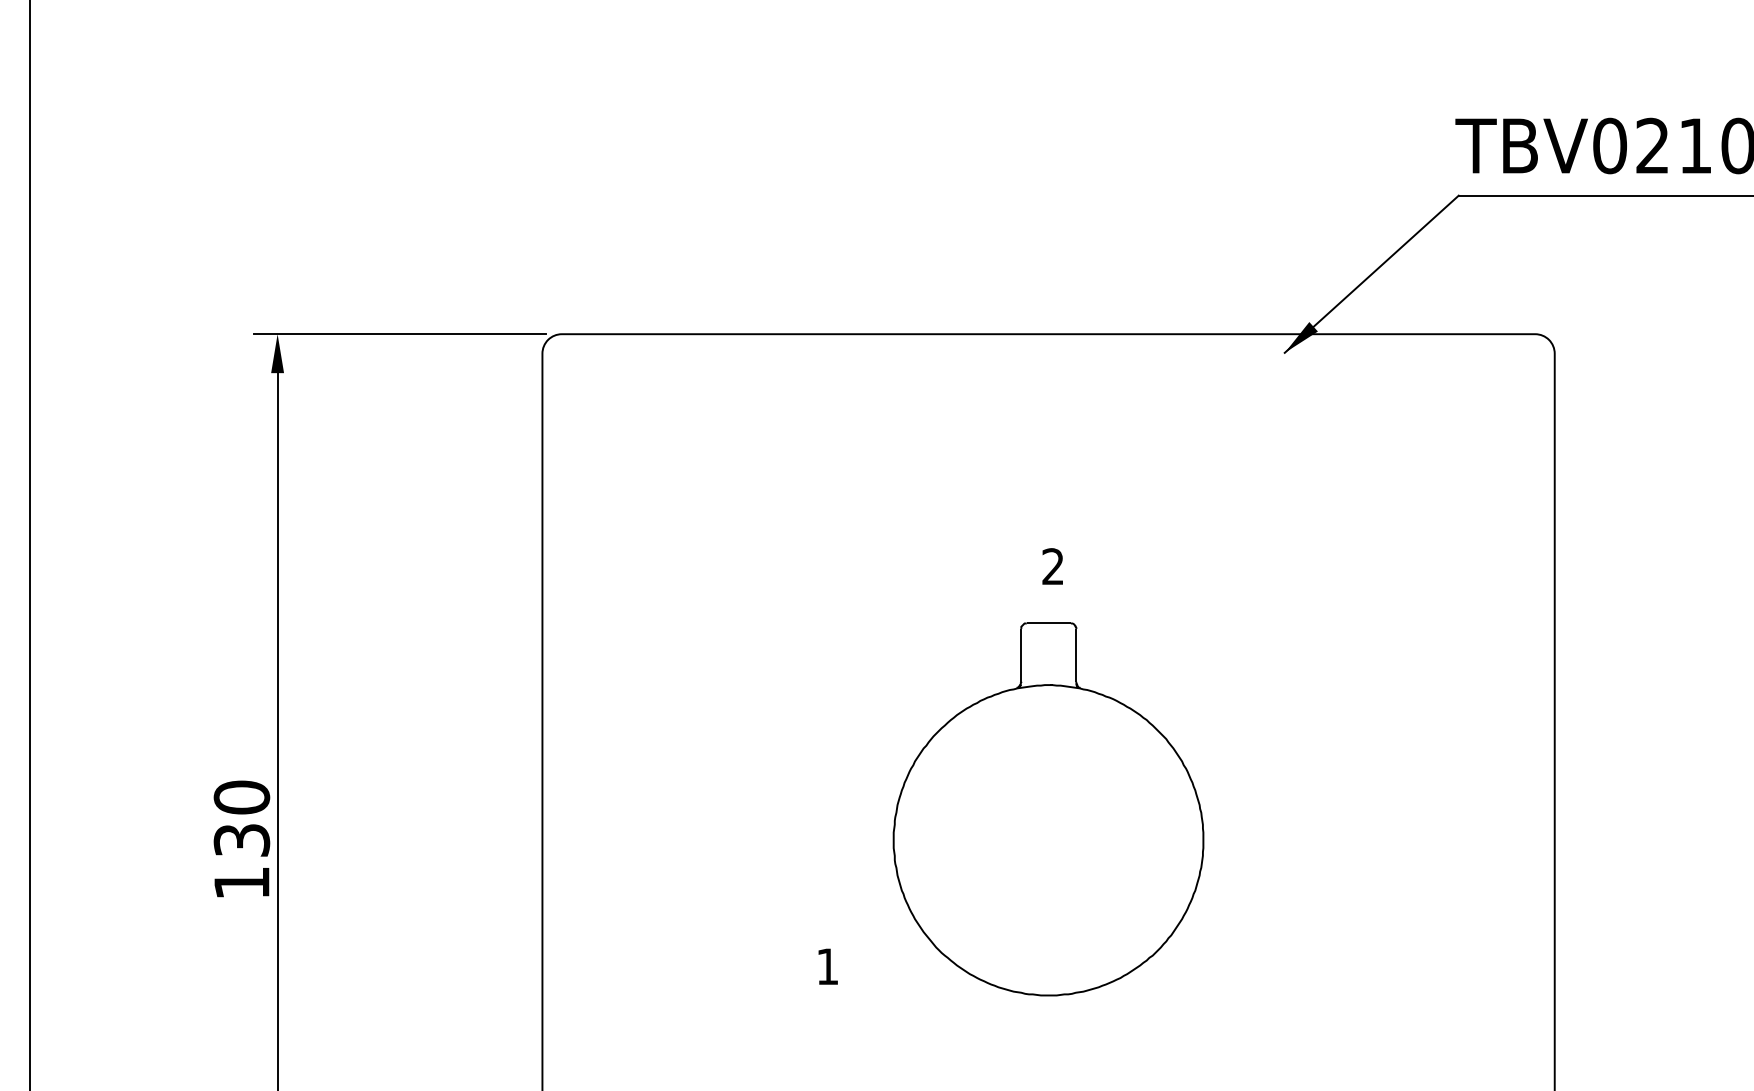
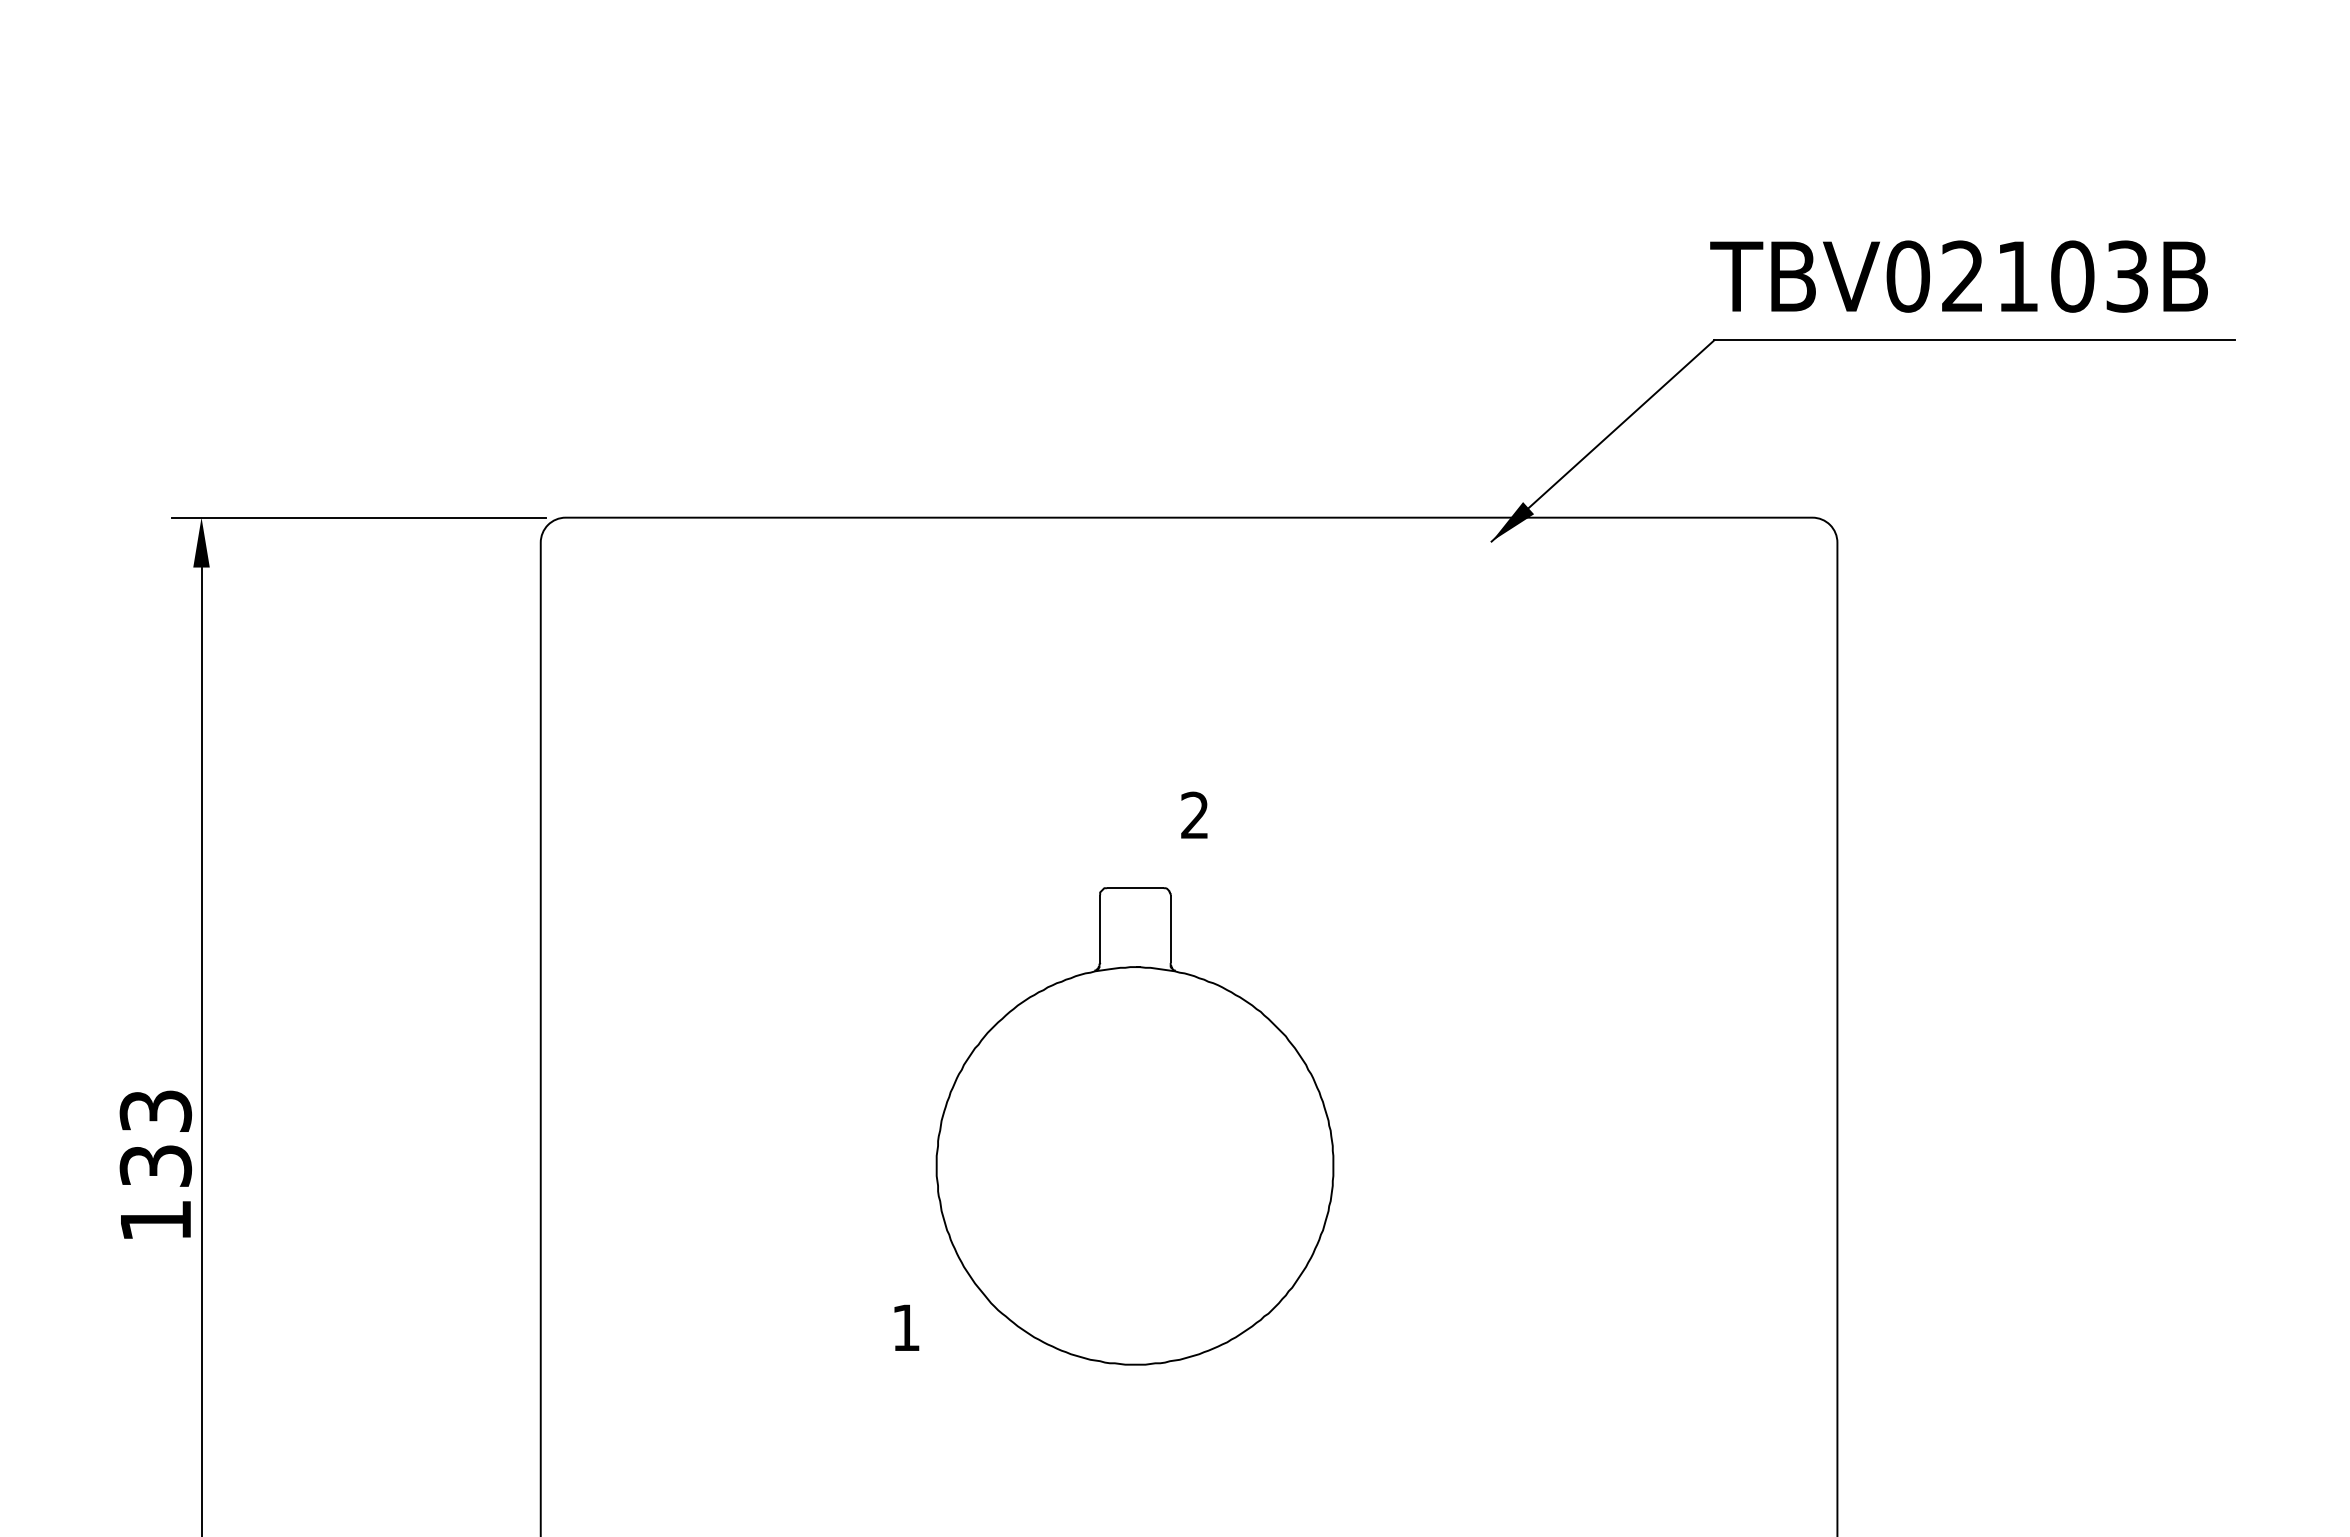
text: (241, 797) -> (155, 1110), 130 -> 133
part: (1048, 809) -> (1134, 1126), moved

